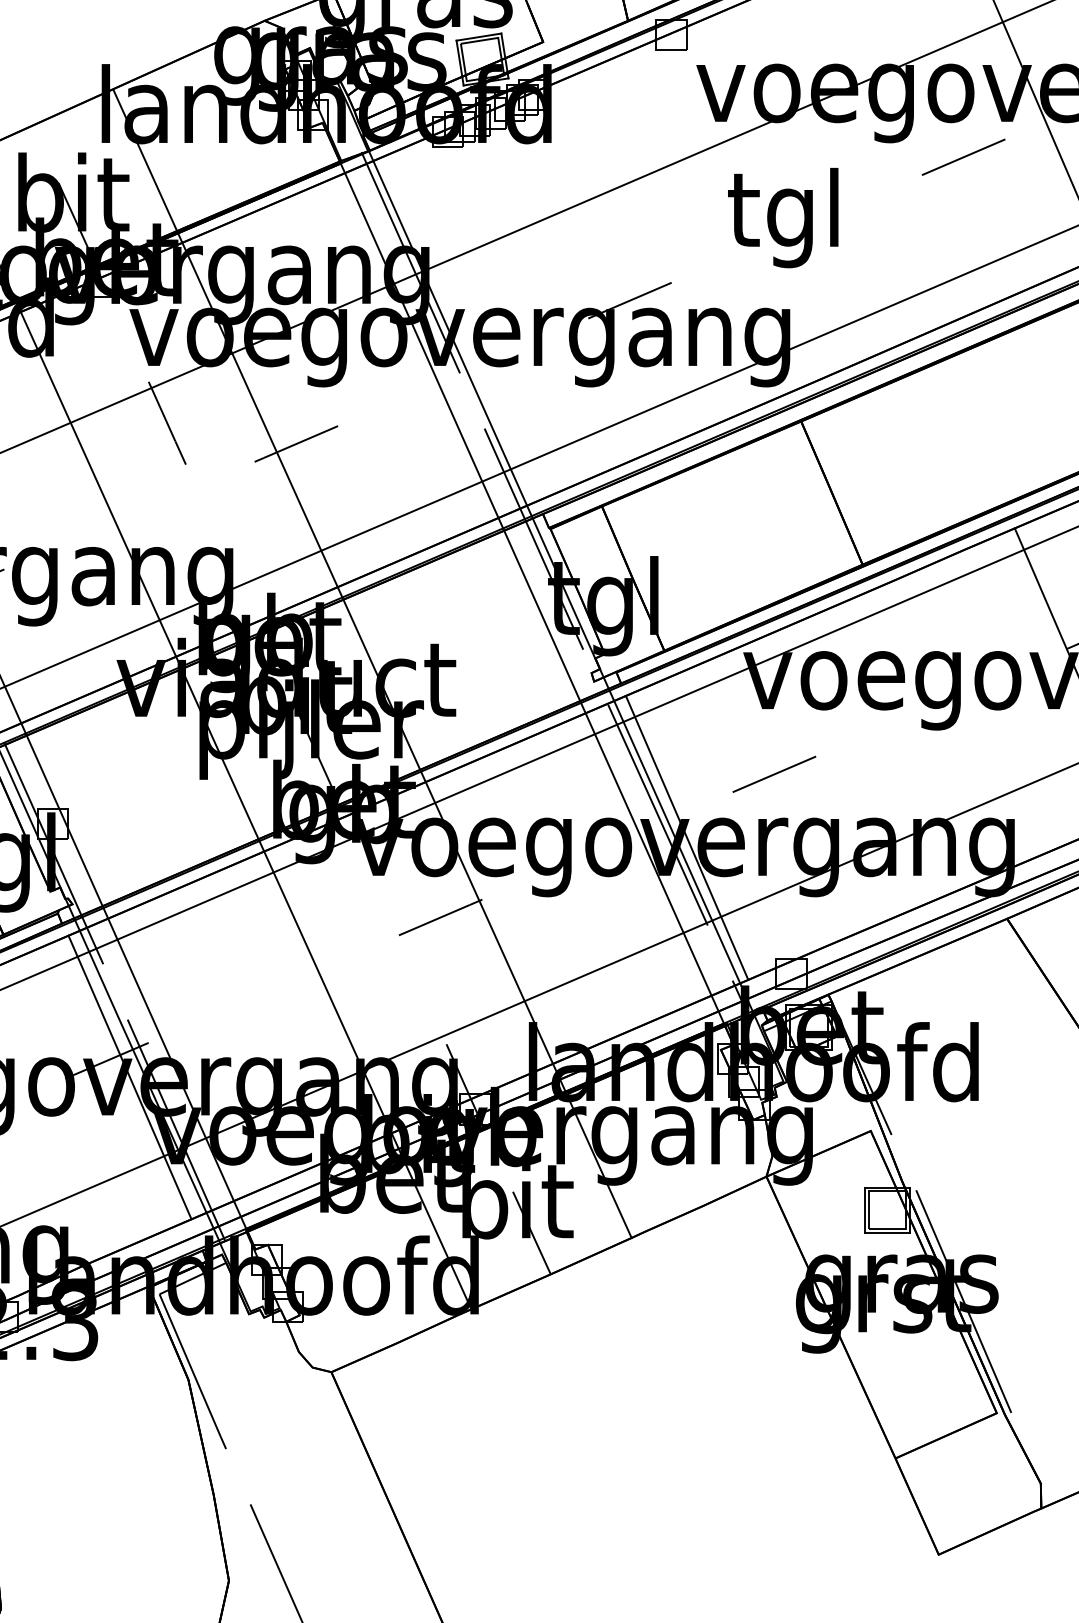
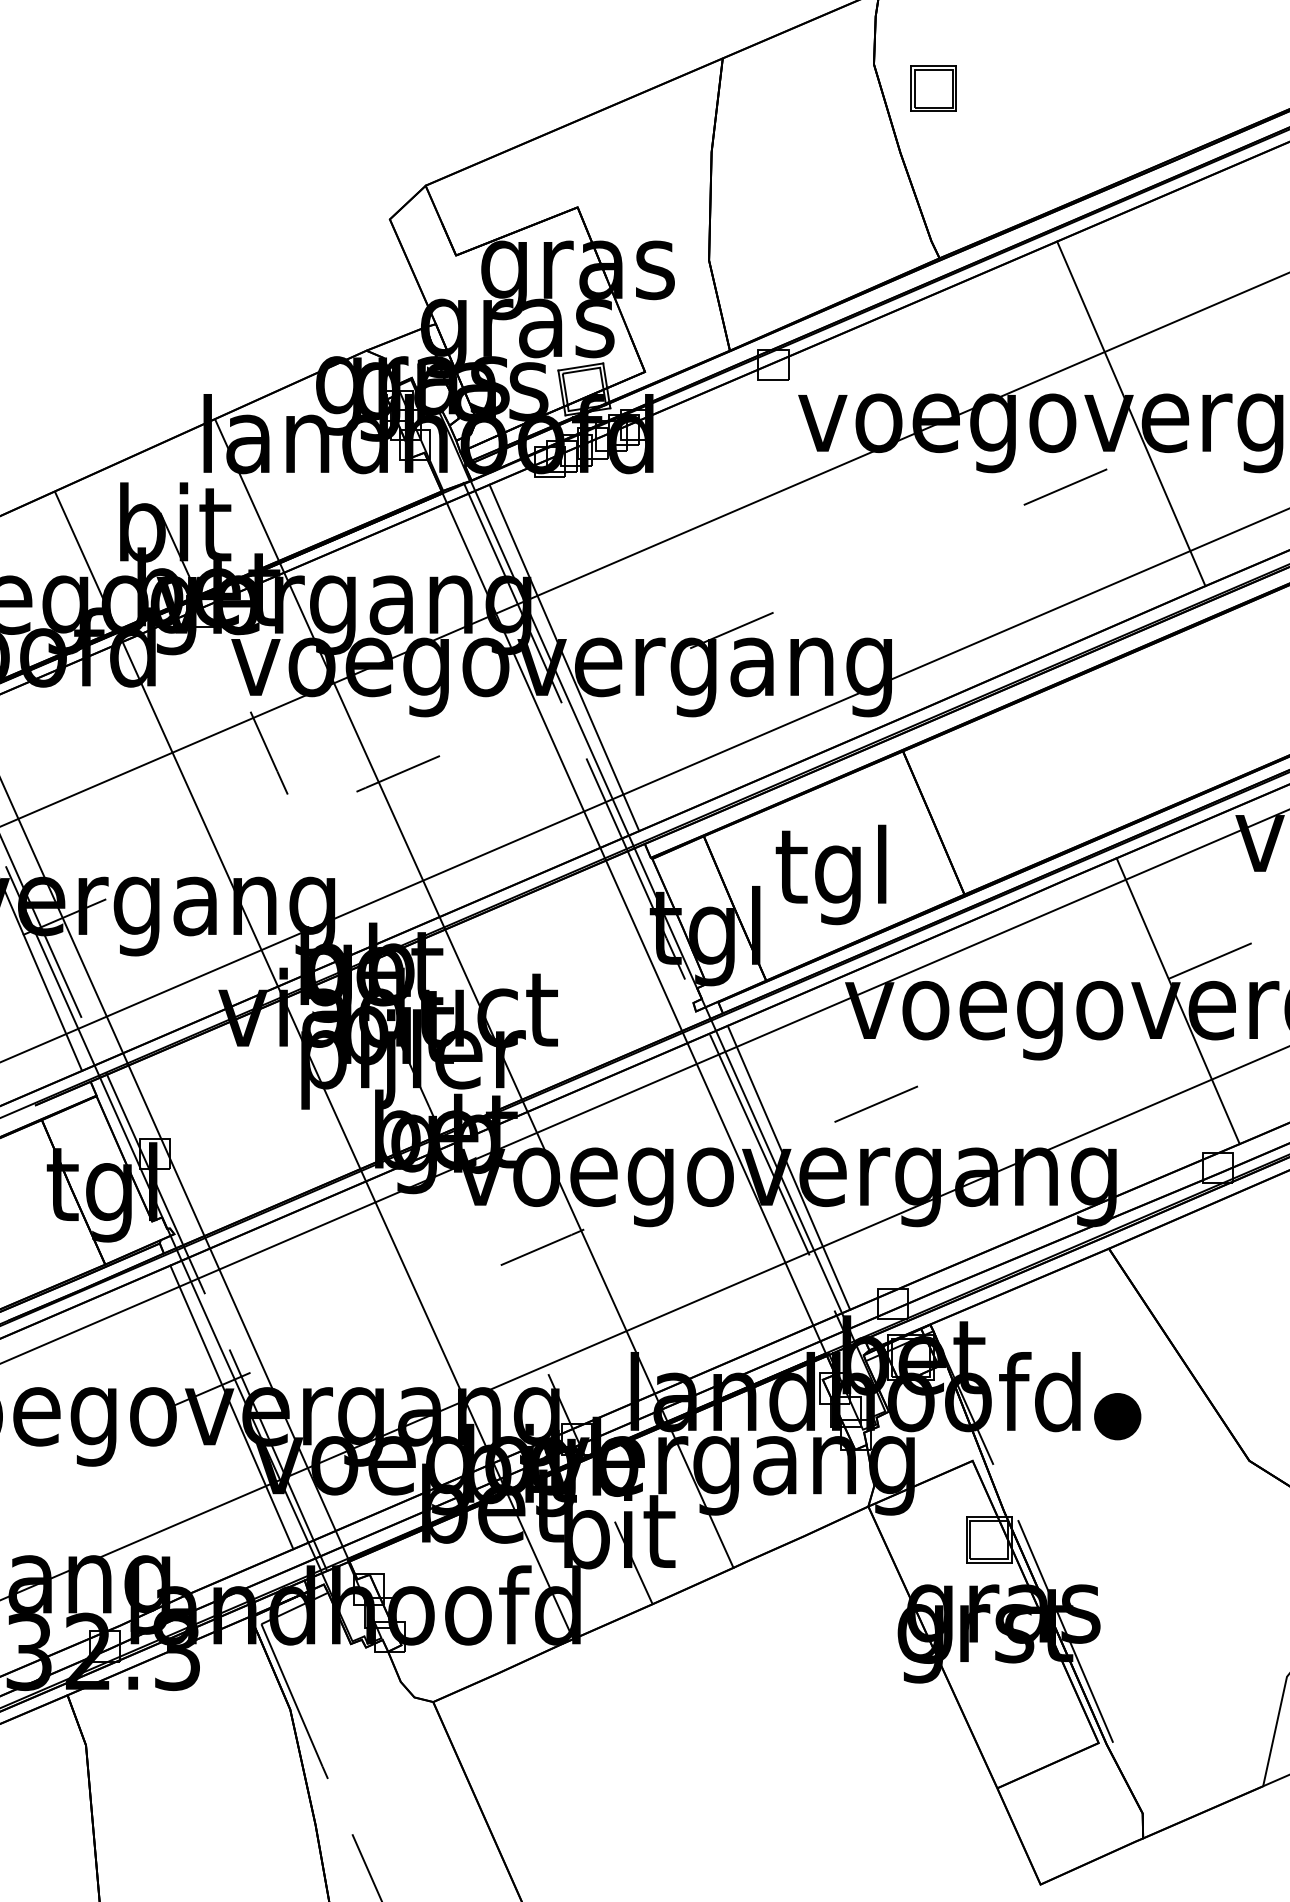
text: (782, 217) -> (830, 874), moved
line: (462, 327) -> (564, 657), added
part: (1015, 1086) -> (1117, 1416), added

